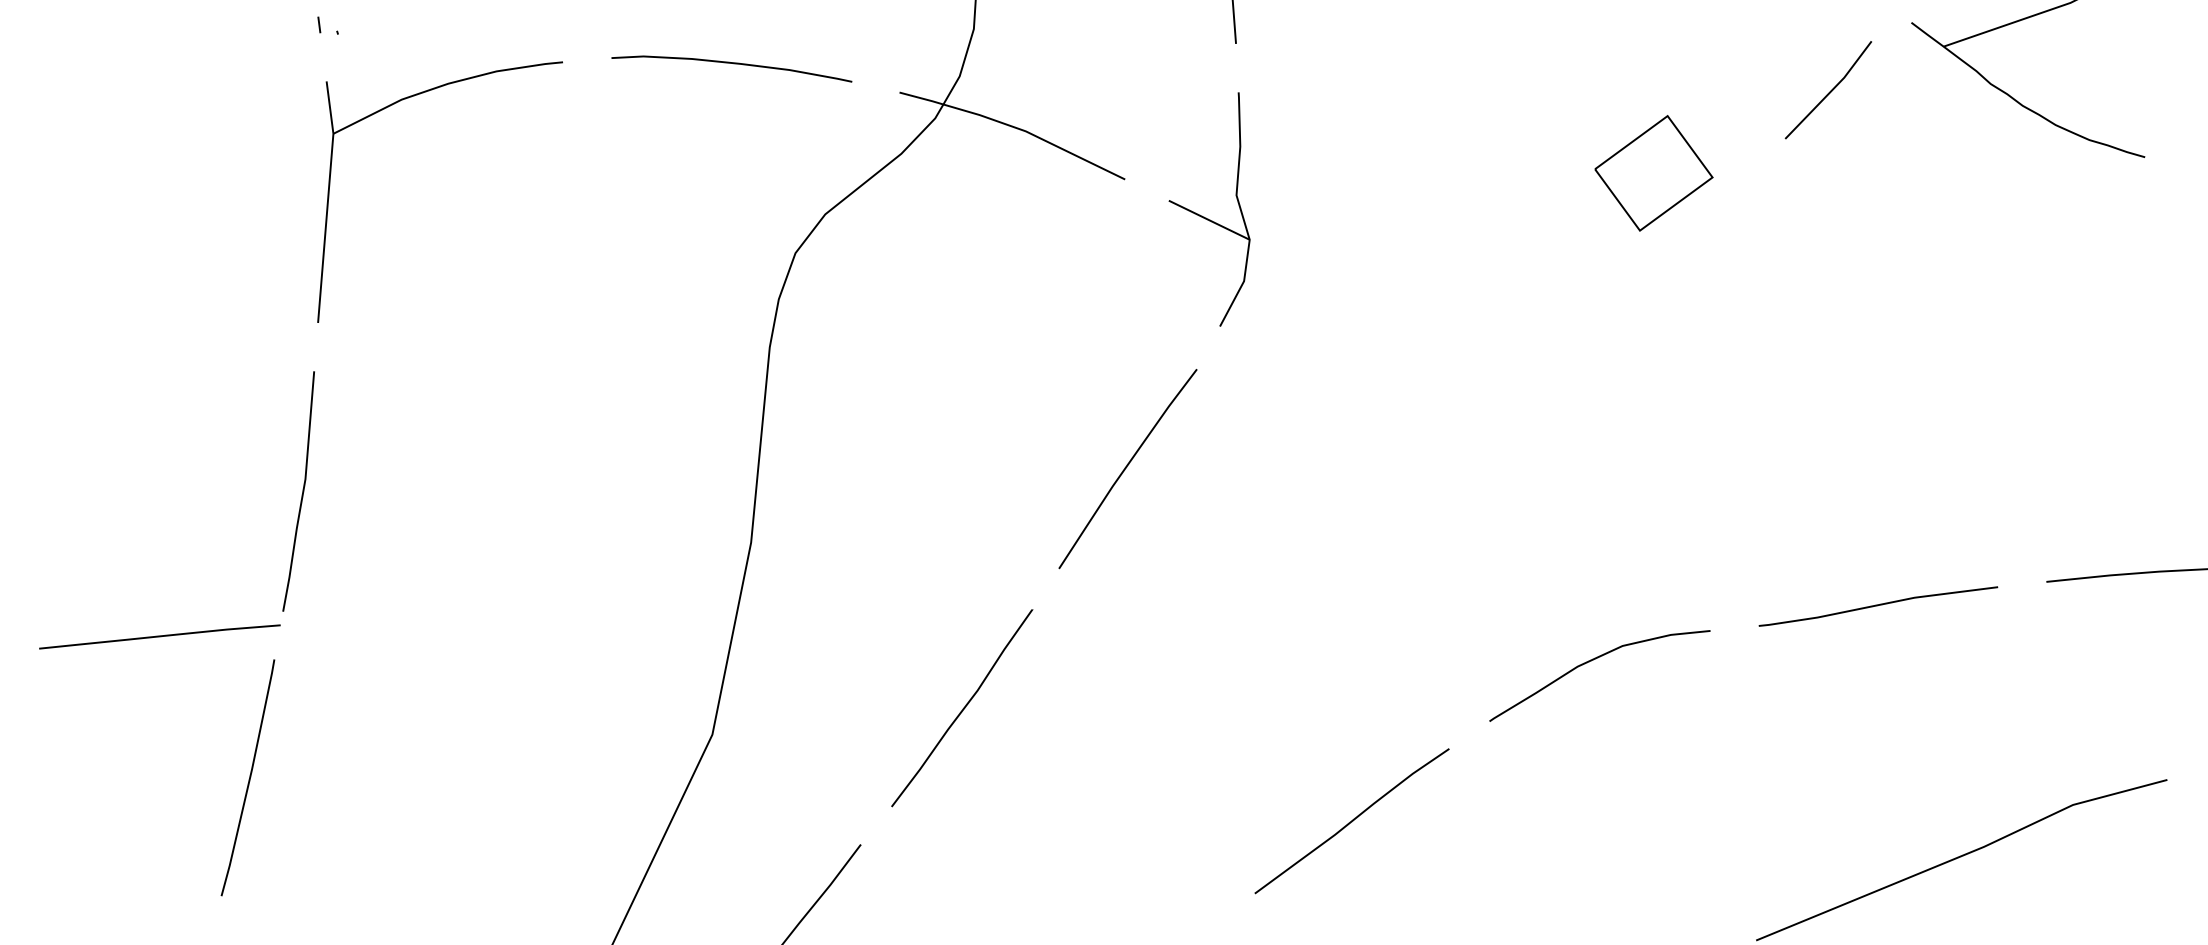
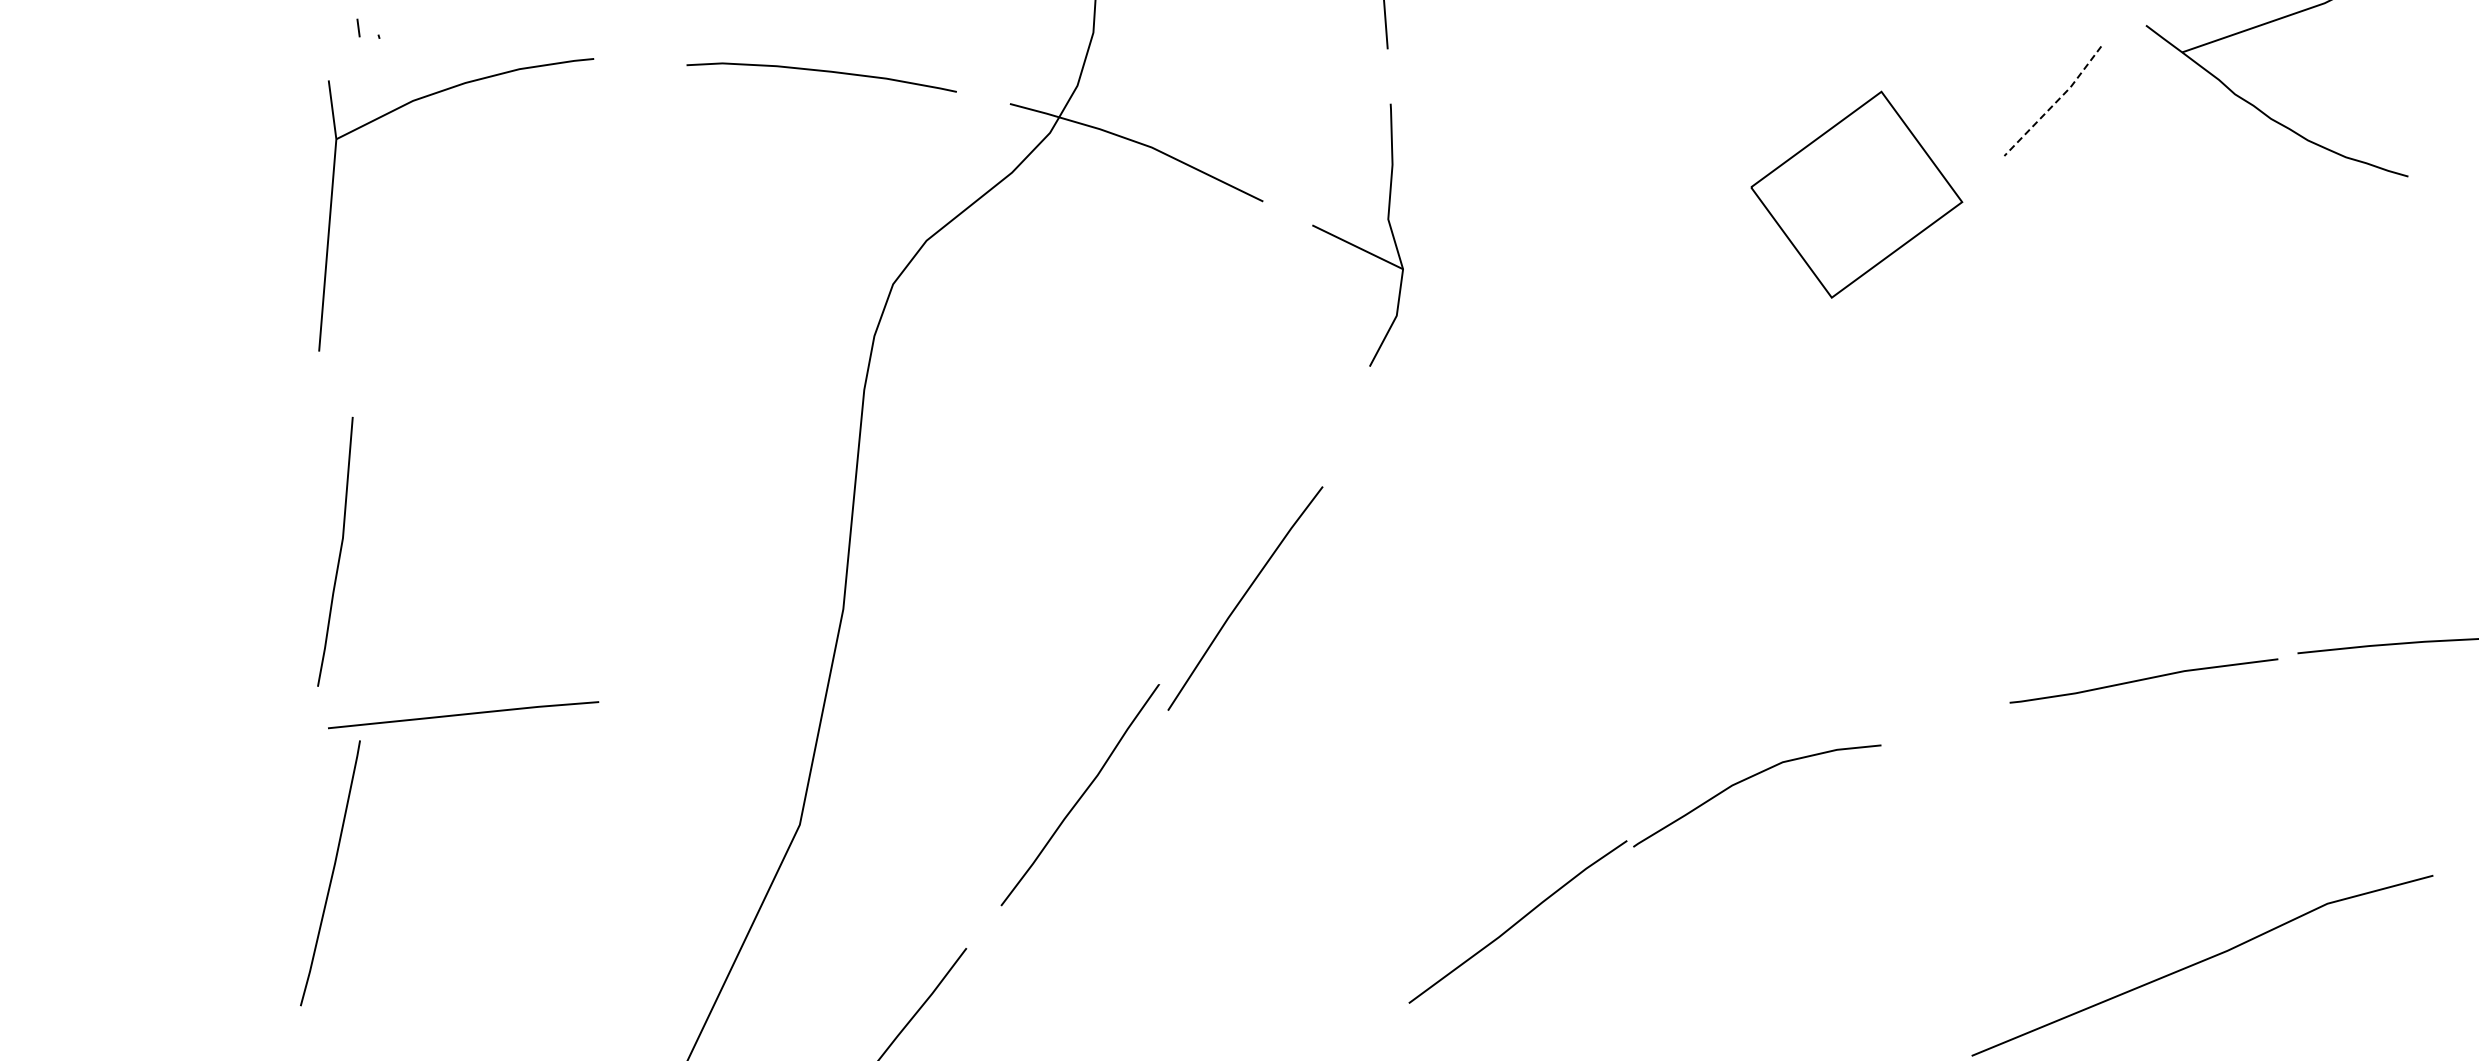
line: (1830, 92) -> (2055, 103), solid -> dashed
part: (395, 103) -> (406, 105), moved
part: (1653, 173) -> (1856, 194), size x1.6
curve: (1126, 468) -> (1243, 598), moved
curve: (1878, 606) -> (2143, 680), moved
curve: (159, 637) -> (463, 715), moved
curve: (1593, 660) -> (1750, 778), moved
curve: (248, 778) -> (331, 873), moved

